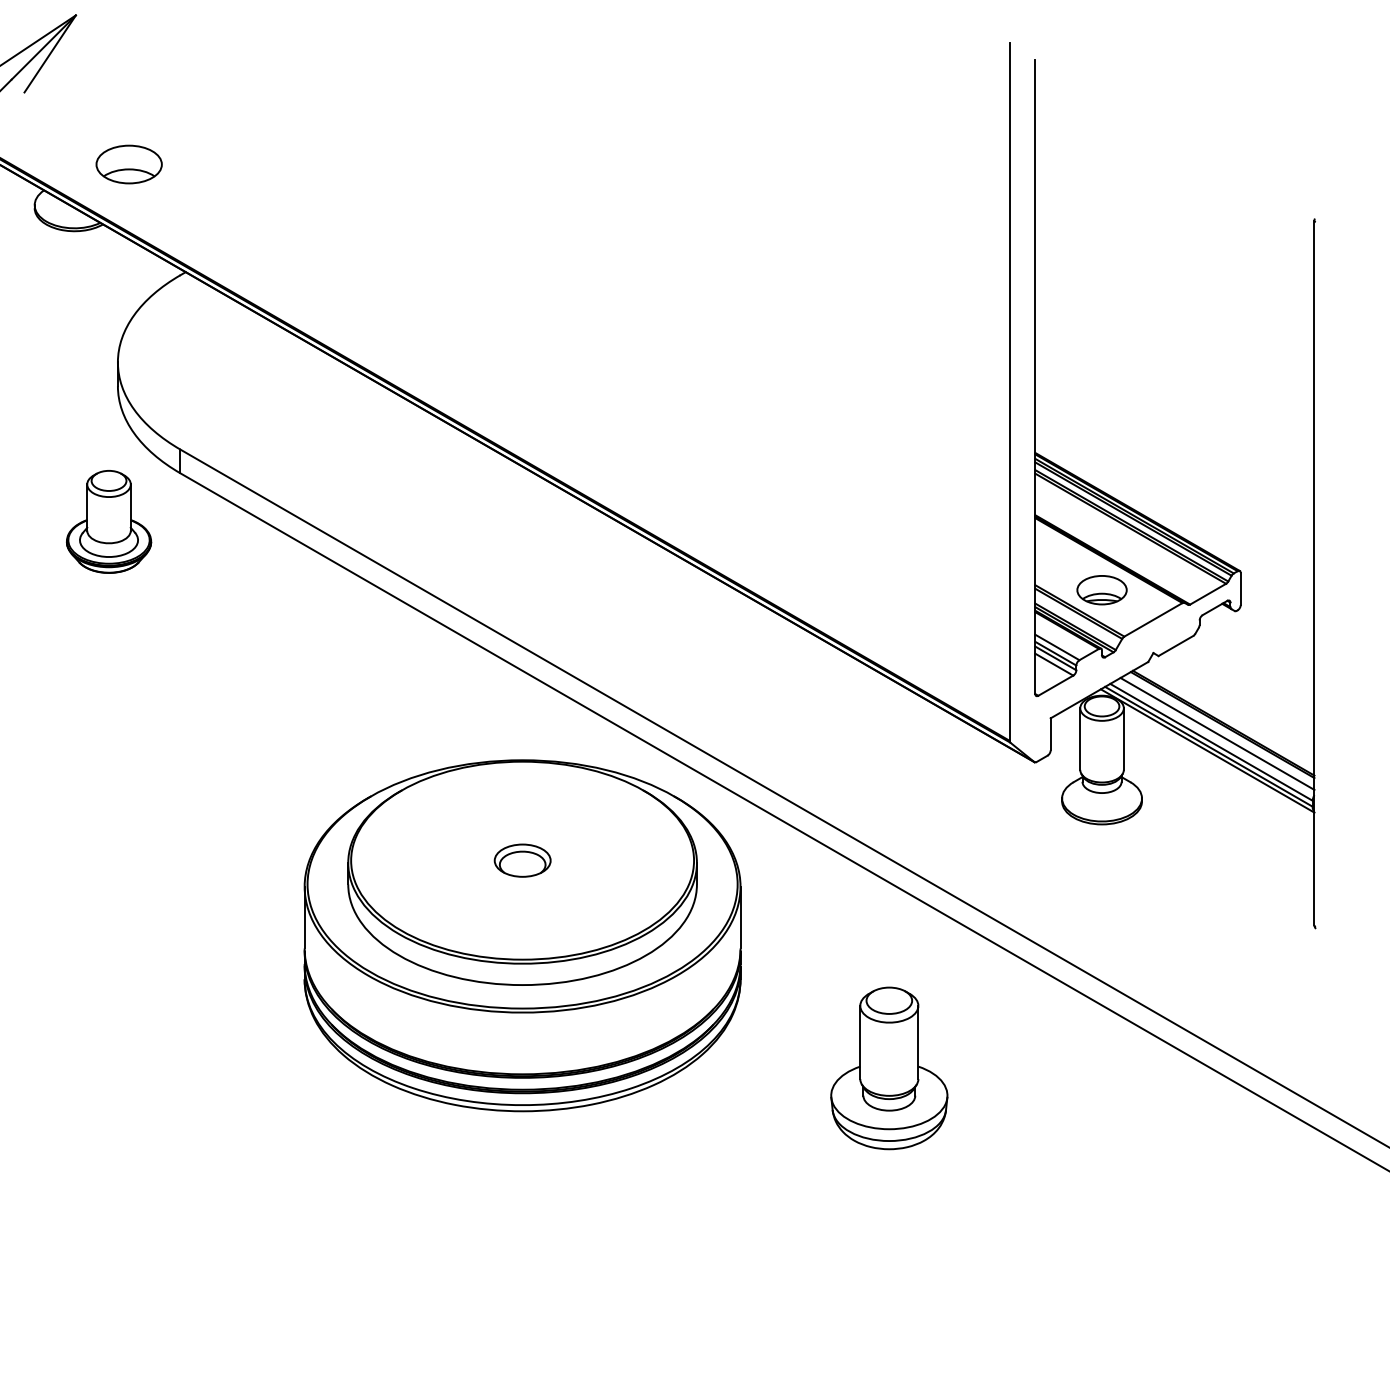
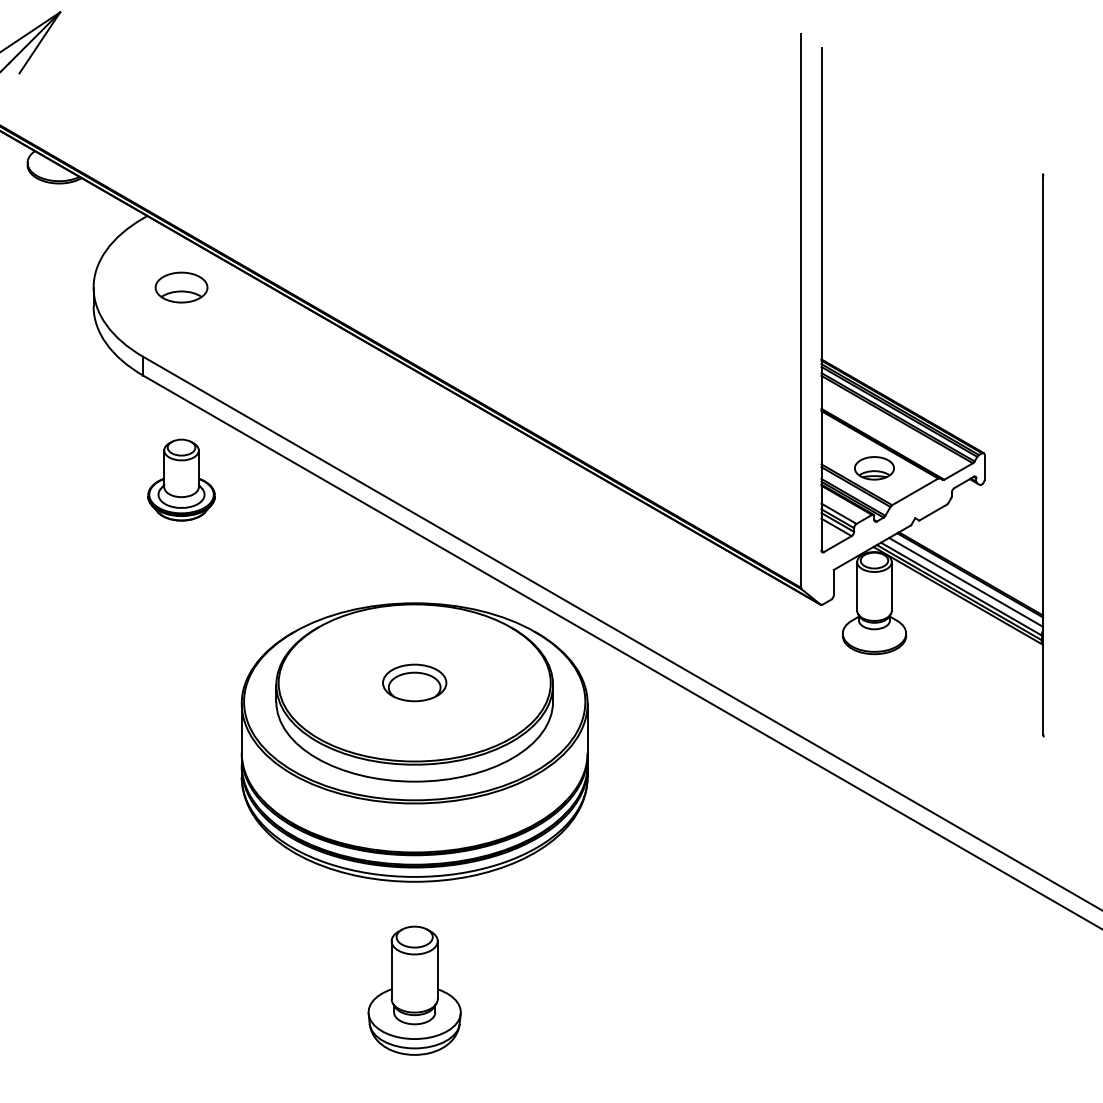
part: (129, 164) -> (181, 287), moved
part: (108, 521) -> (181, 479), moved
part: (522, 860) -> (414, 682), size x1.43
part: (889, 1068) -> (414, 990), moved

